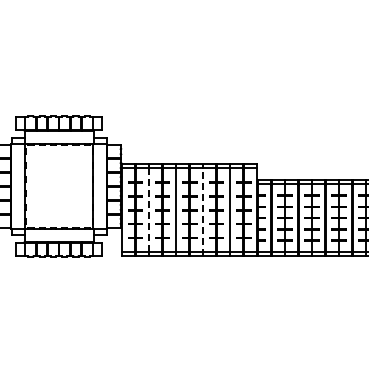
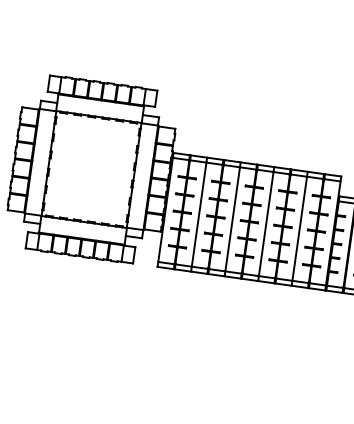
line: (149, 210) -> (199, 215), dashed -> solid
line: (203, 210) -> (266, 224), dashed -> solid

